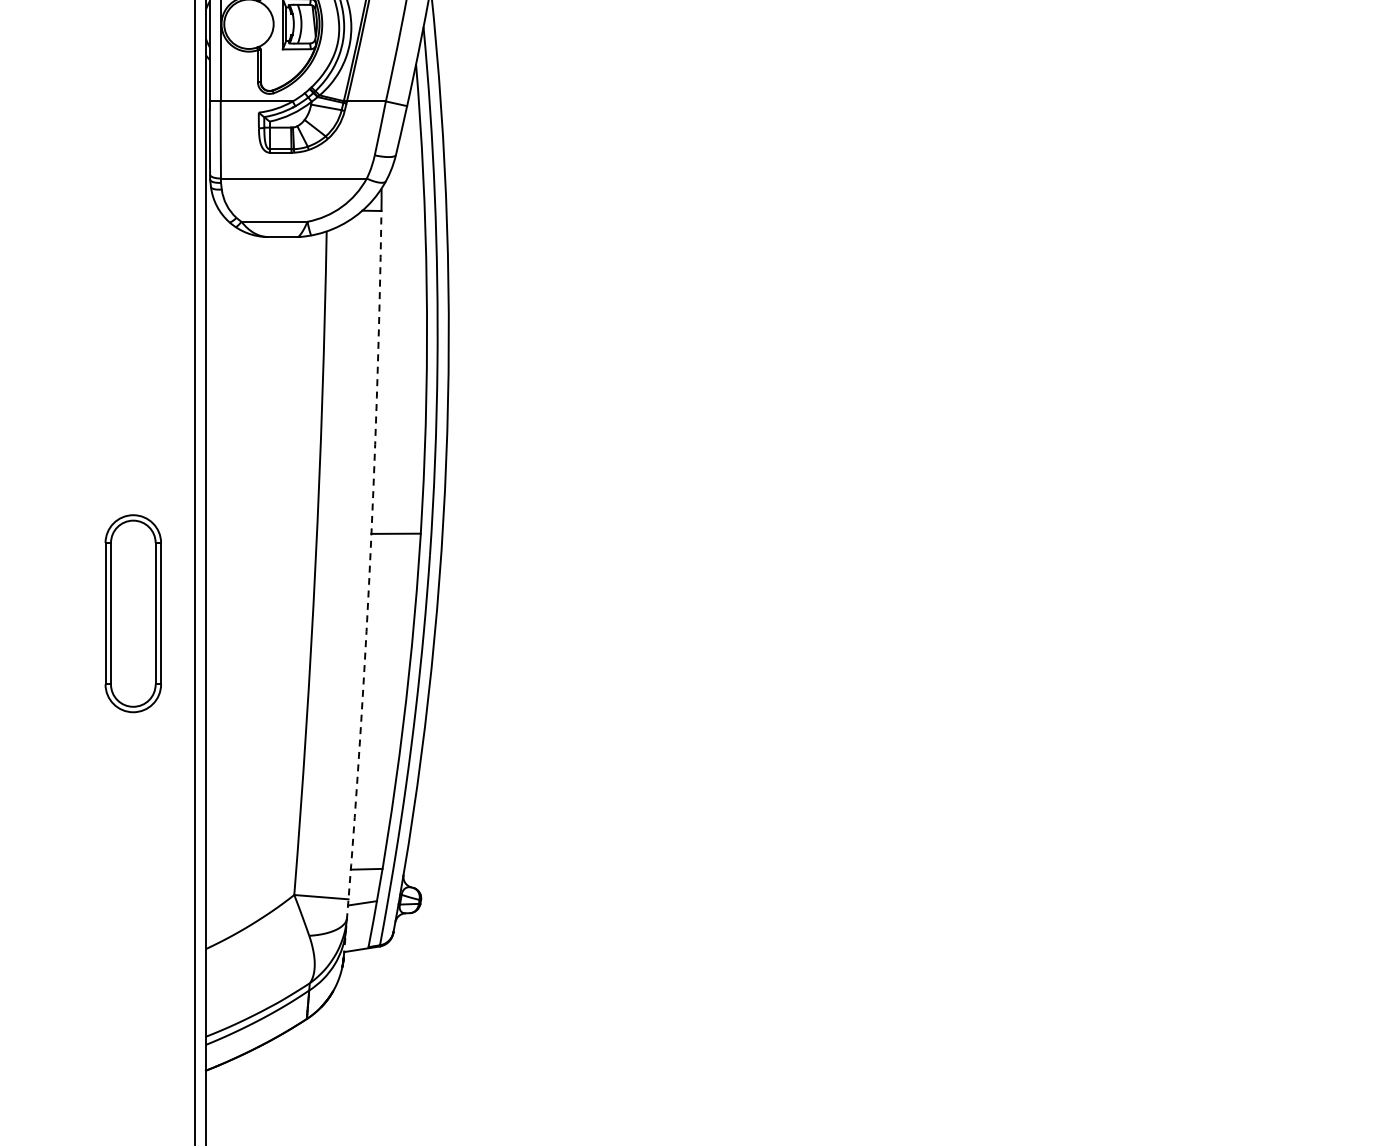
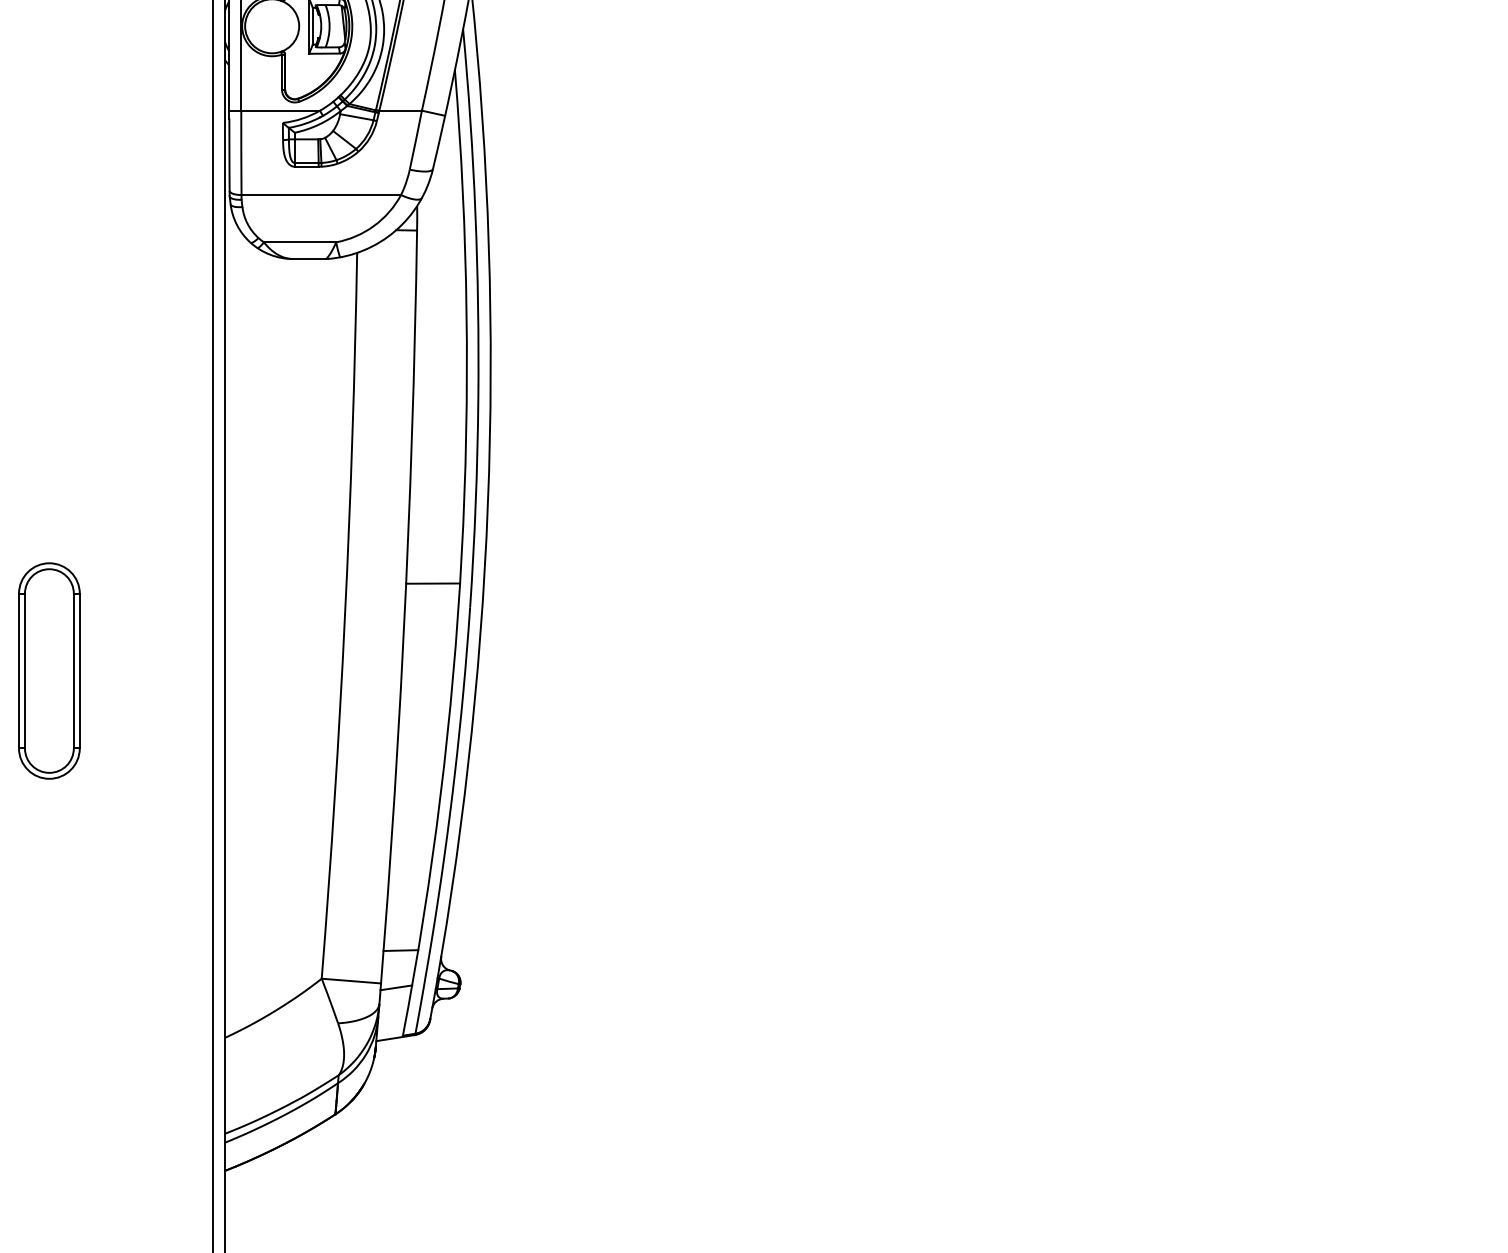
arc: (369, 584) -> (403, 639), dashed -> solid
part: (132, 613) -> (48, 670), moved

